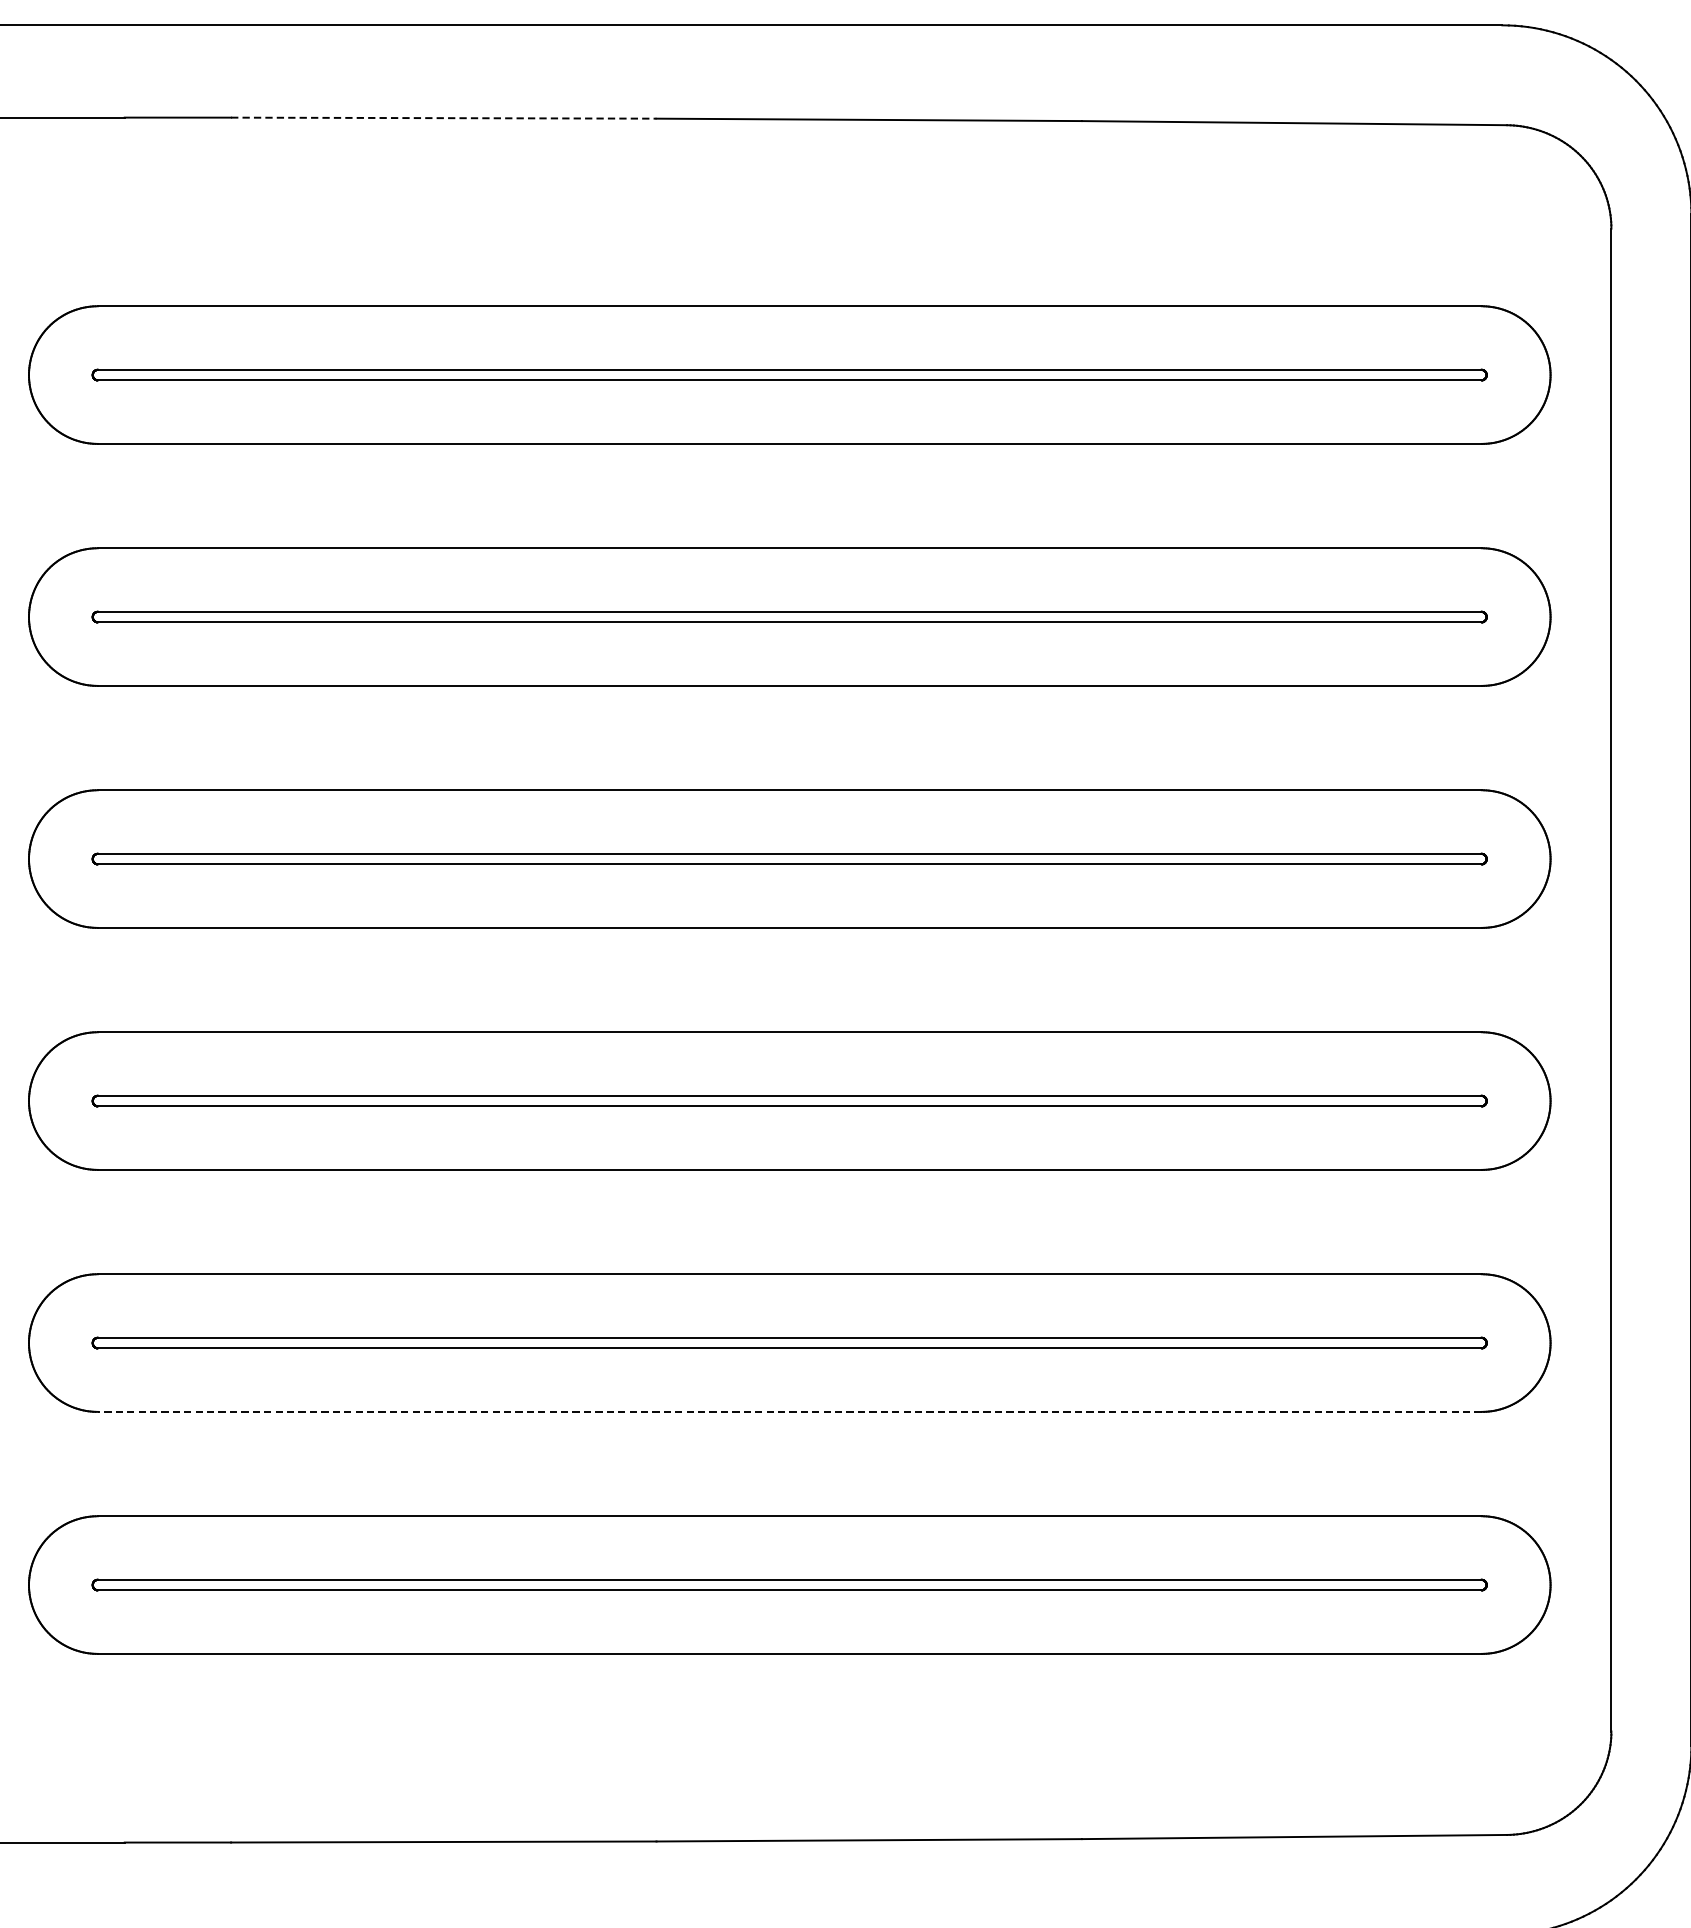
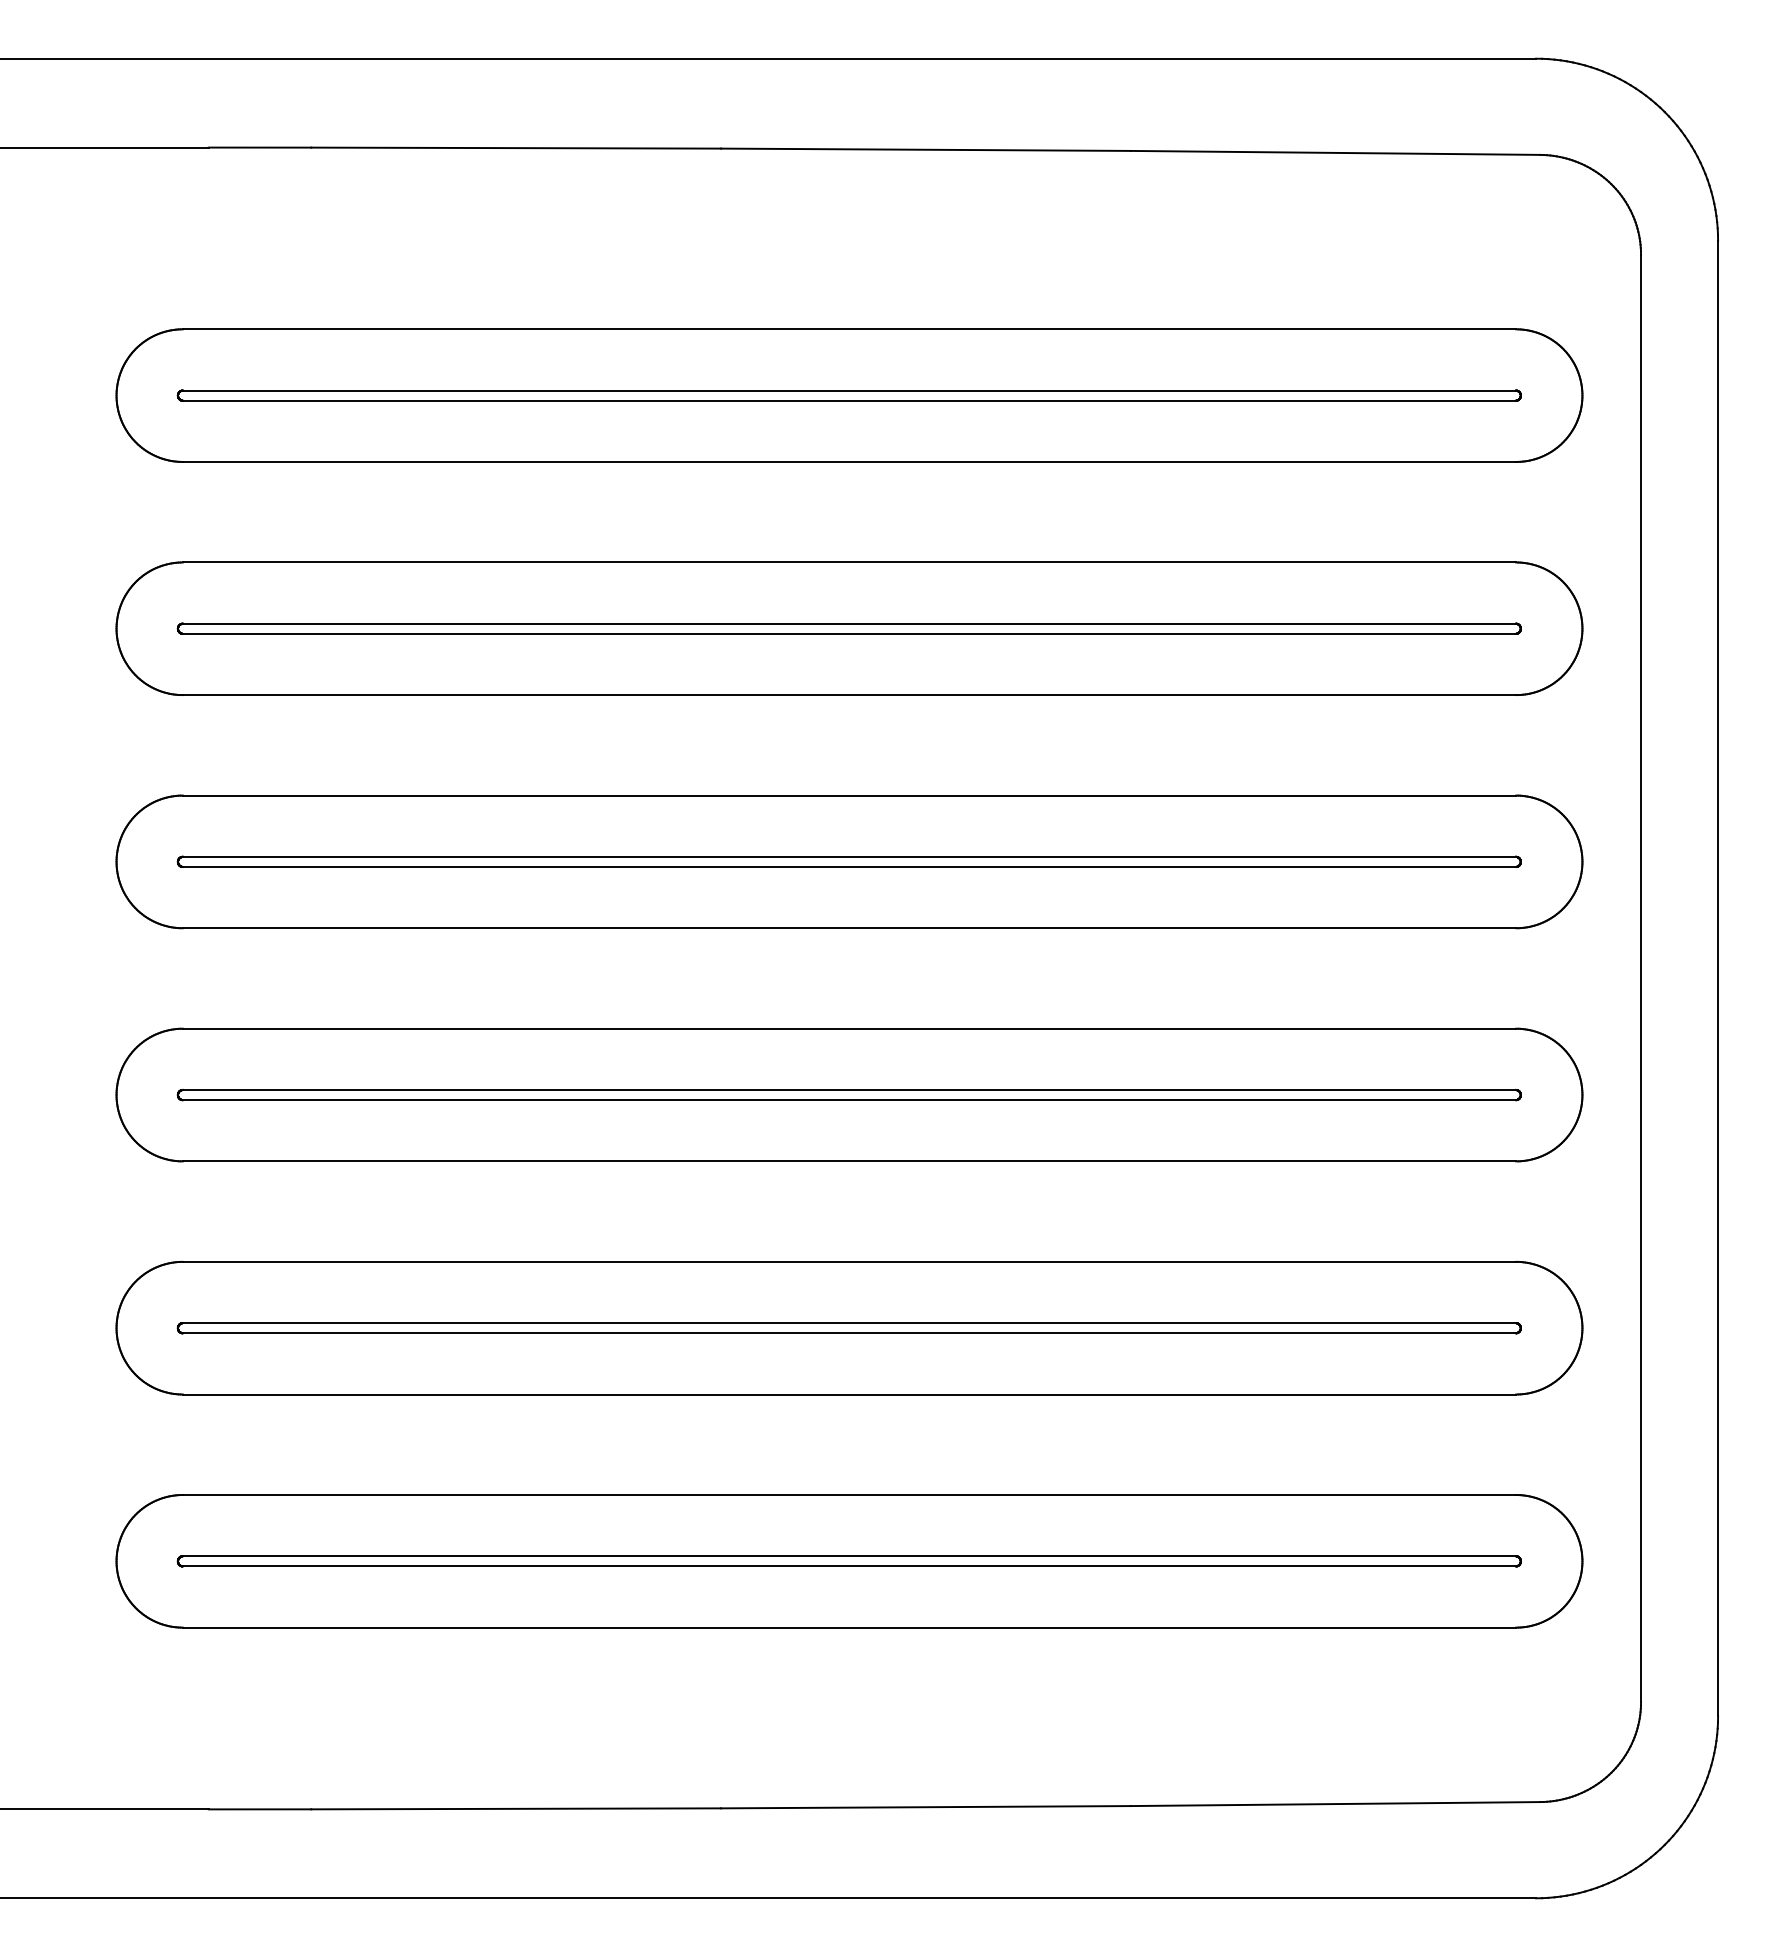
line: (444, 118) -> (516, 148), dashed -> solid
line: (789, 1411) -> (849, 1394), dashed -> solid

